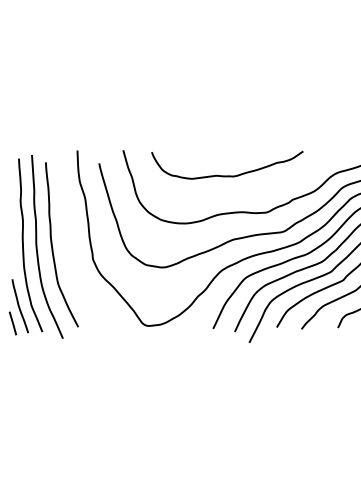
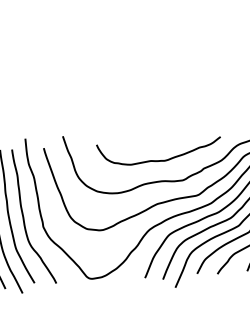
curve: (227, 175) -> (159, 160), moved
curve: (70, 245) -> (24, 216), added

